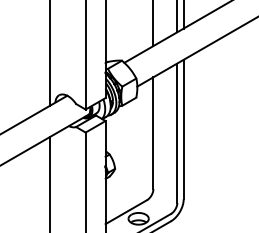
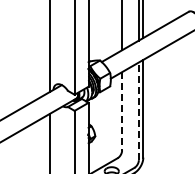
line: (153, 133) -> (122, 111), solid -> dashed
line: (176, 133) -> (138, 111), solid -> dashed

